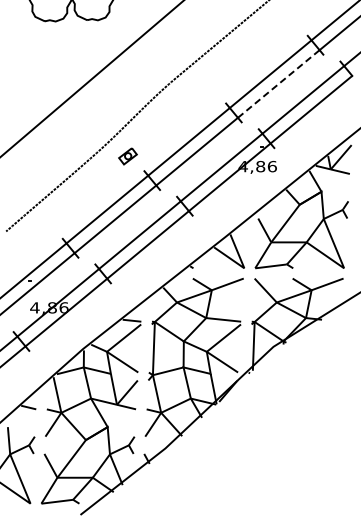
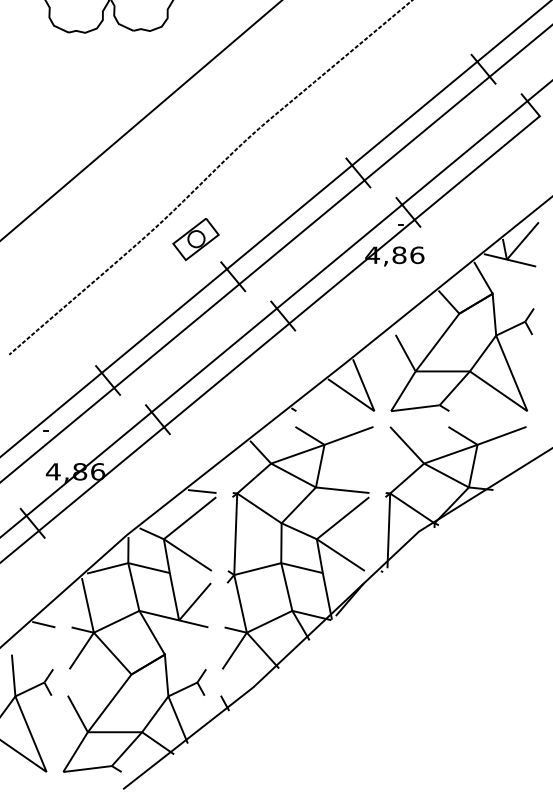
line: (278, 84) -> (426, 129), dashed -> solid
part: (127, 156) -> (195, 239), size x1.67

